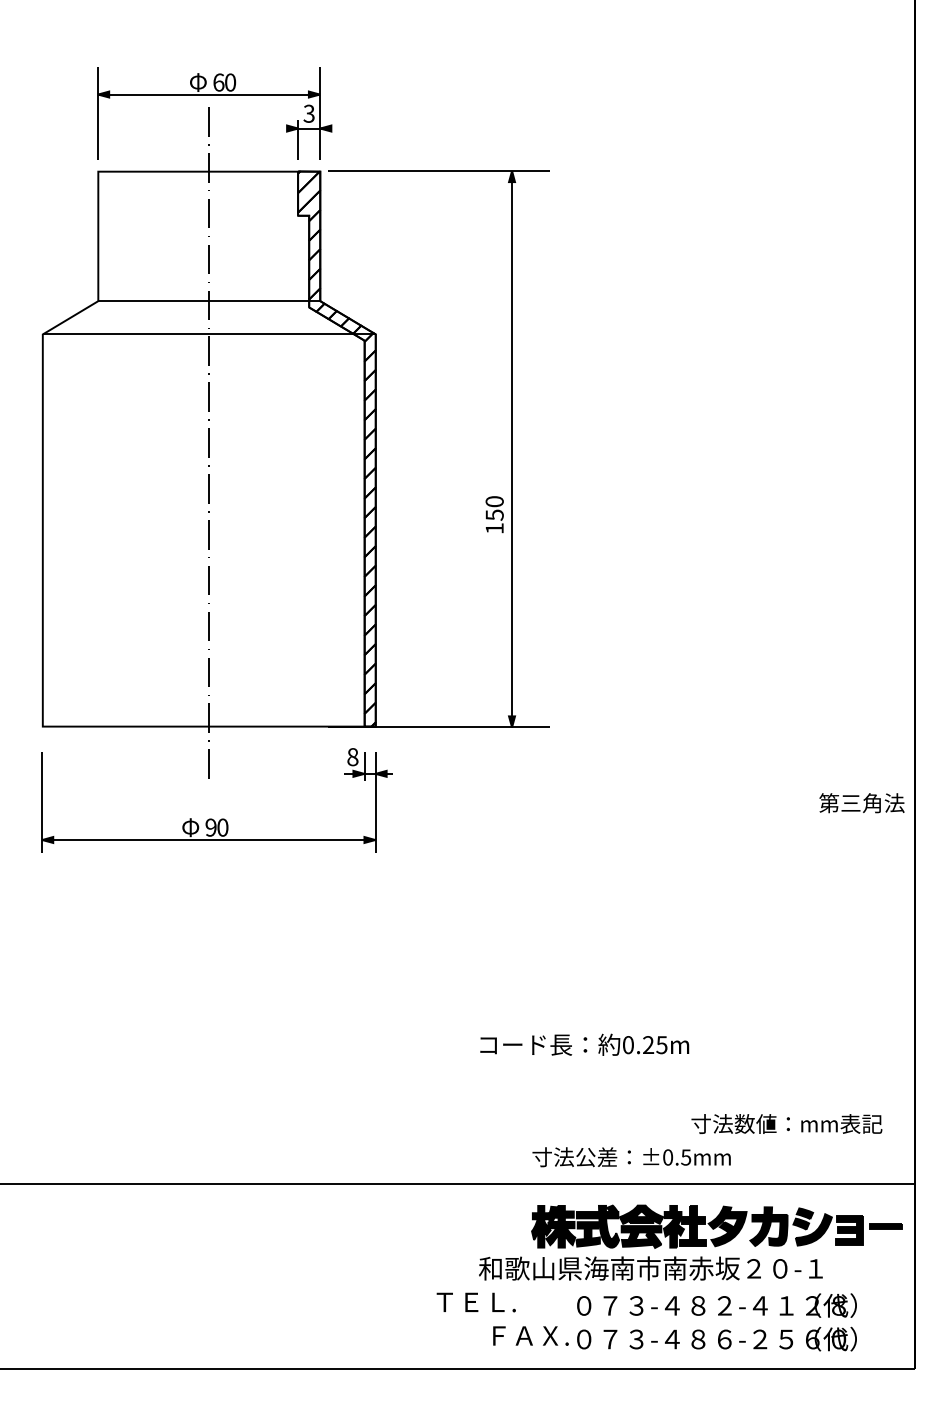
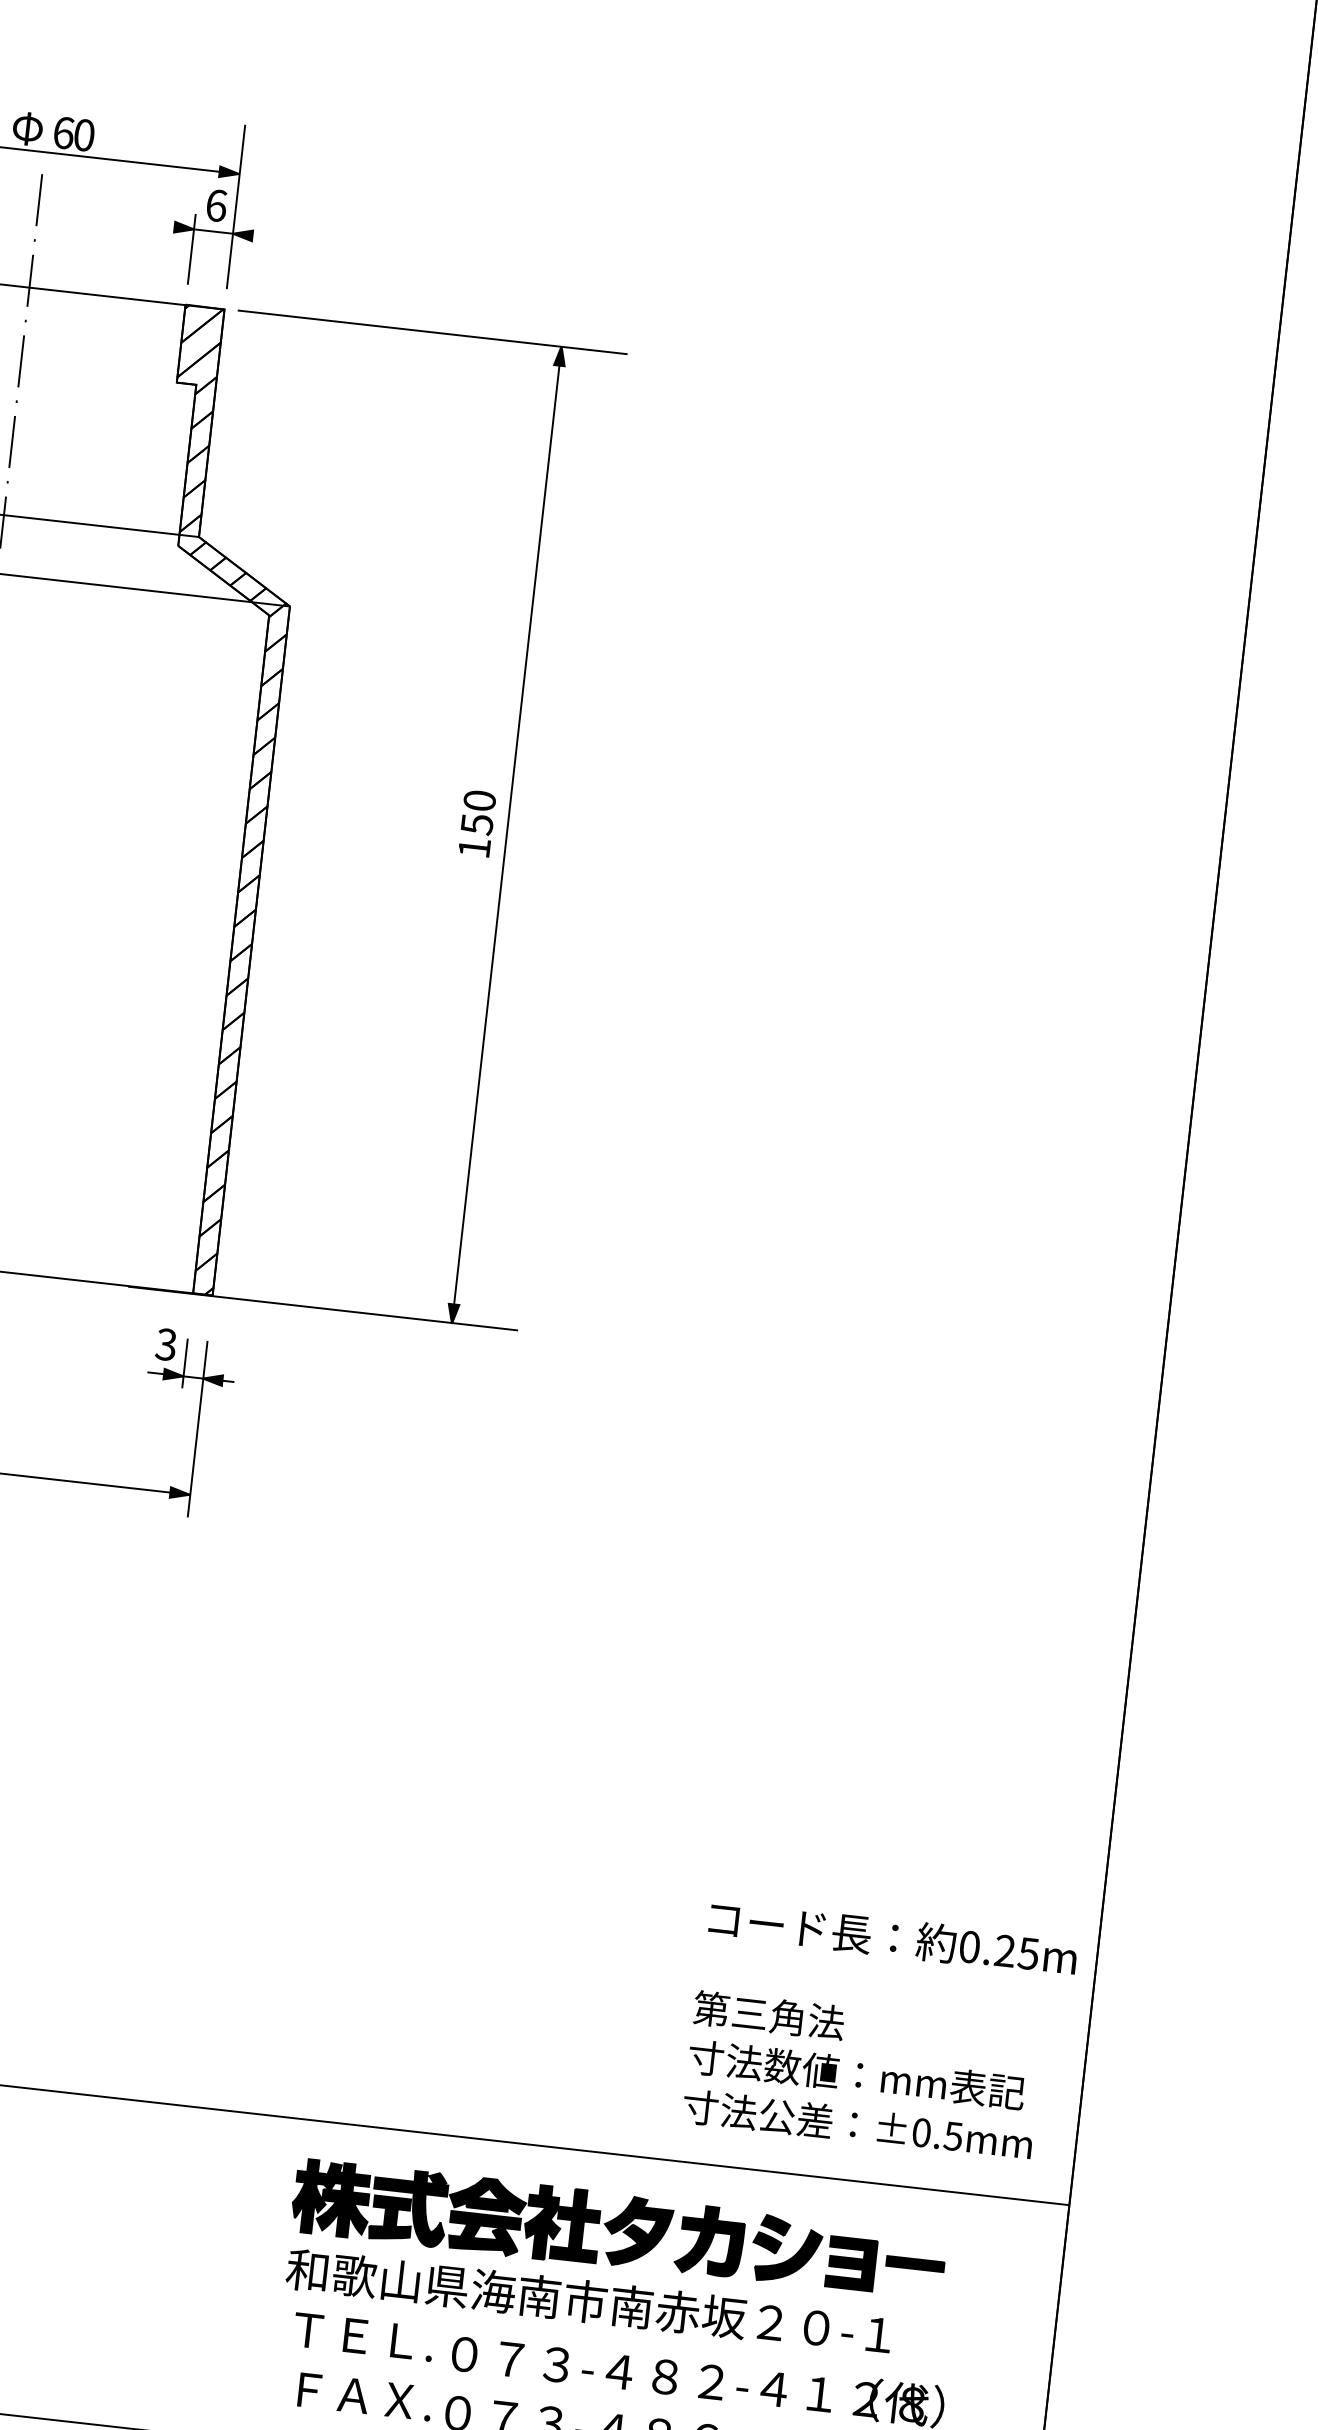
text: (308, 113) -> (215, 204), 3 -> 6
text: (494, 514) -> (476, 823), moved
text: (352, 757) -> (165, 1345), 8 -> 3
text: (861, 803) -> (768, 2015), moved
text: (584, 1044) -> (892, 1937), moved
text: (631, 1157) -> (857, 2125), moved
part: (716, 1226) -> (617, 2230), moved
text: (475, 1302) -> (362, 2336), moved

